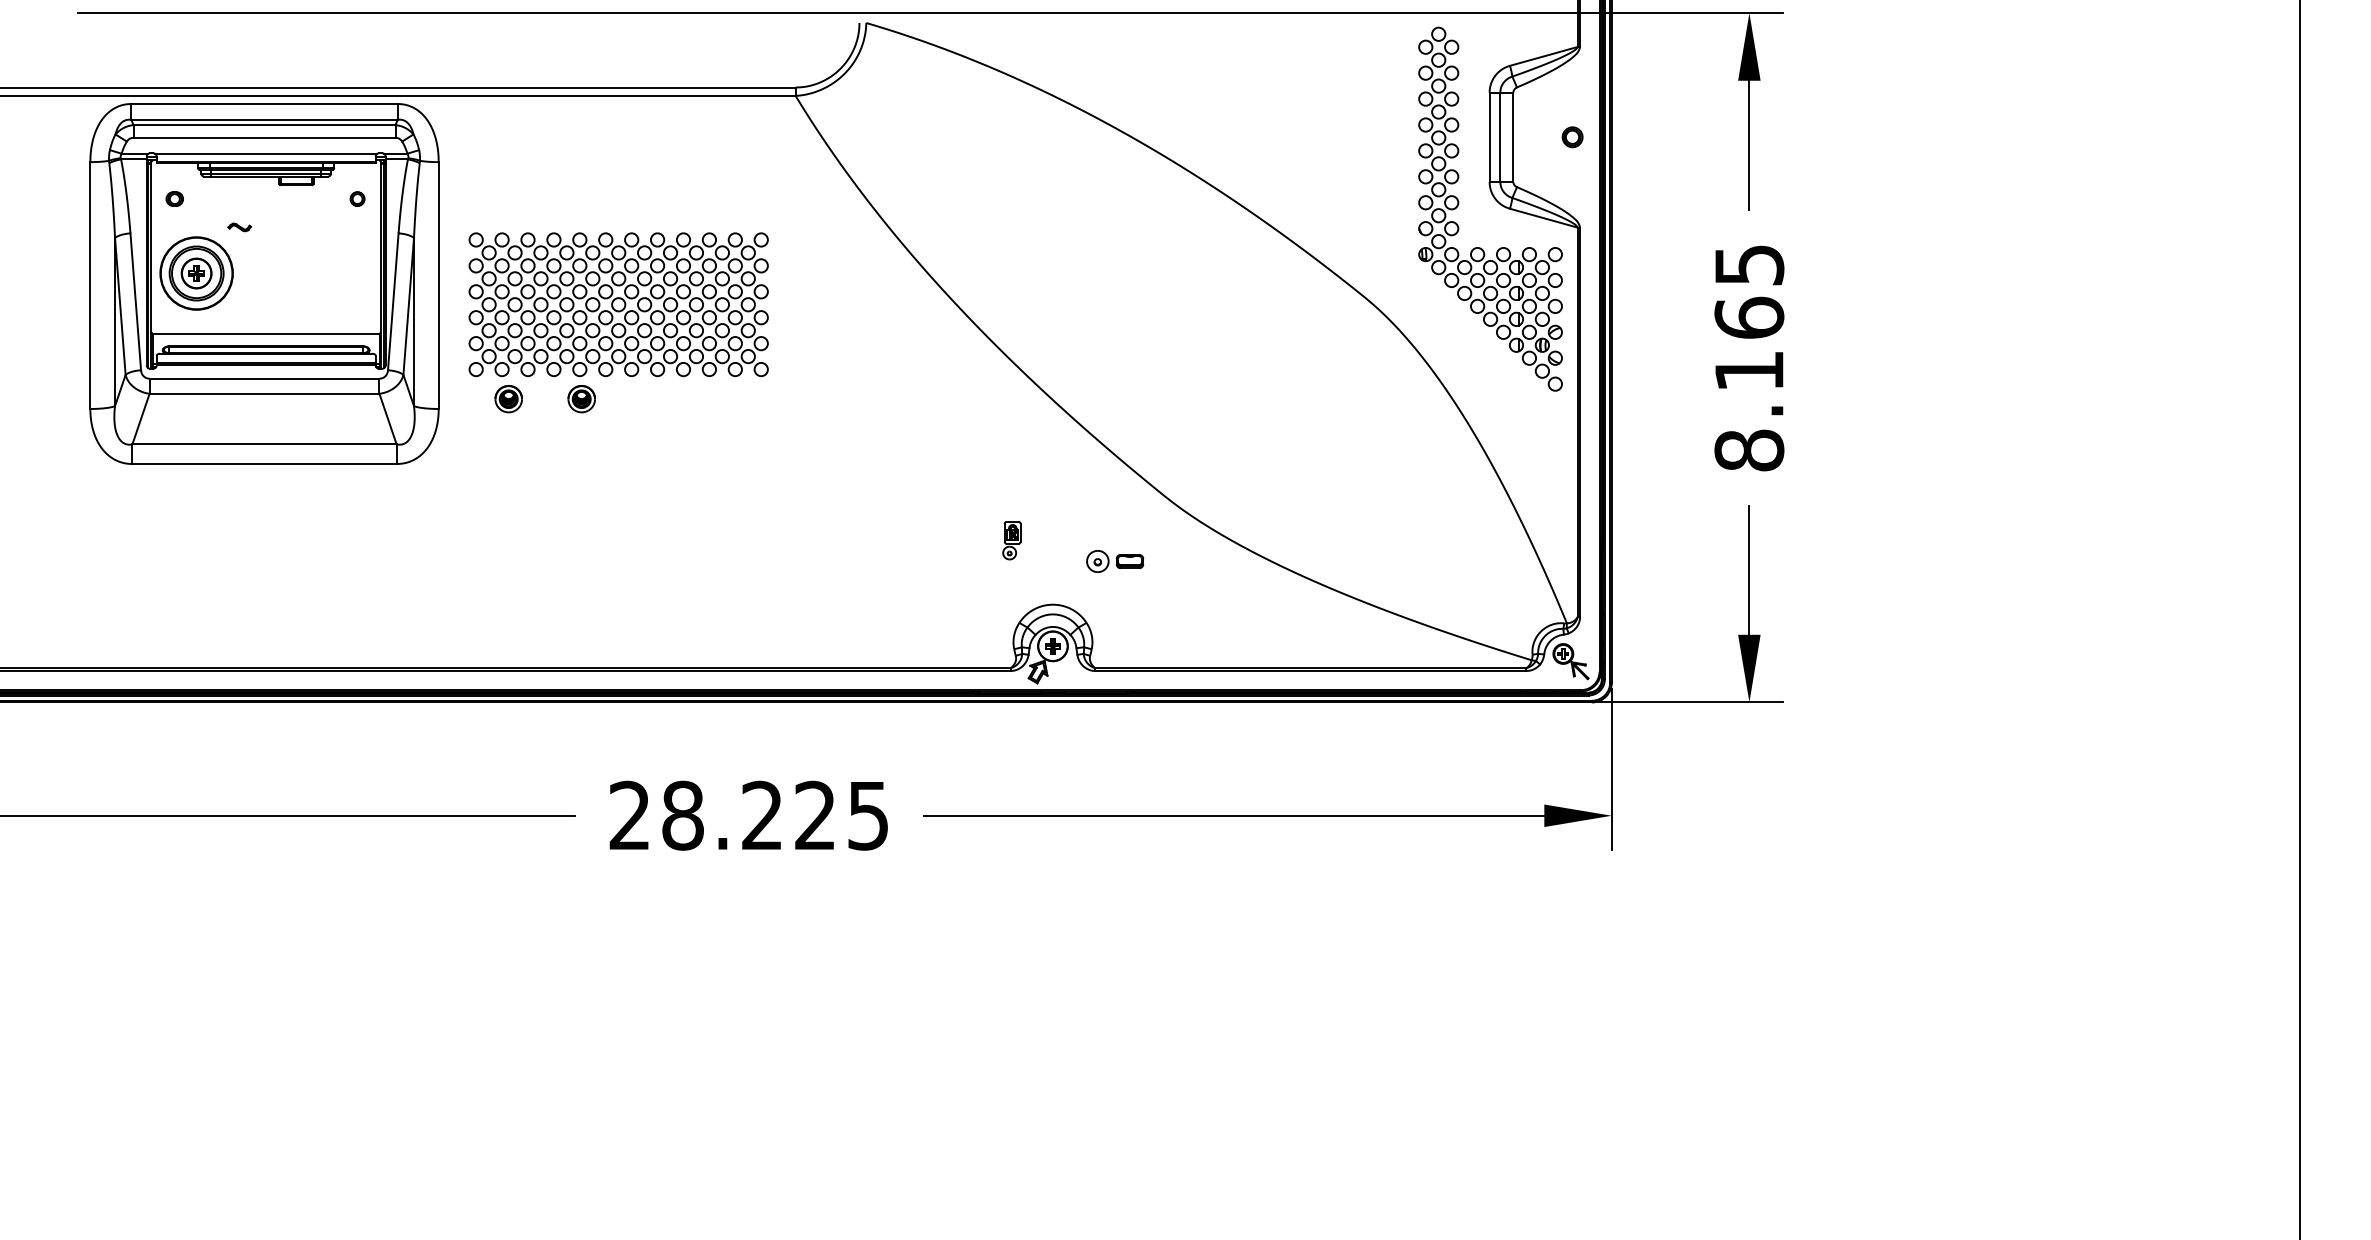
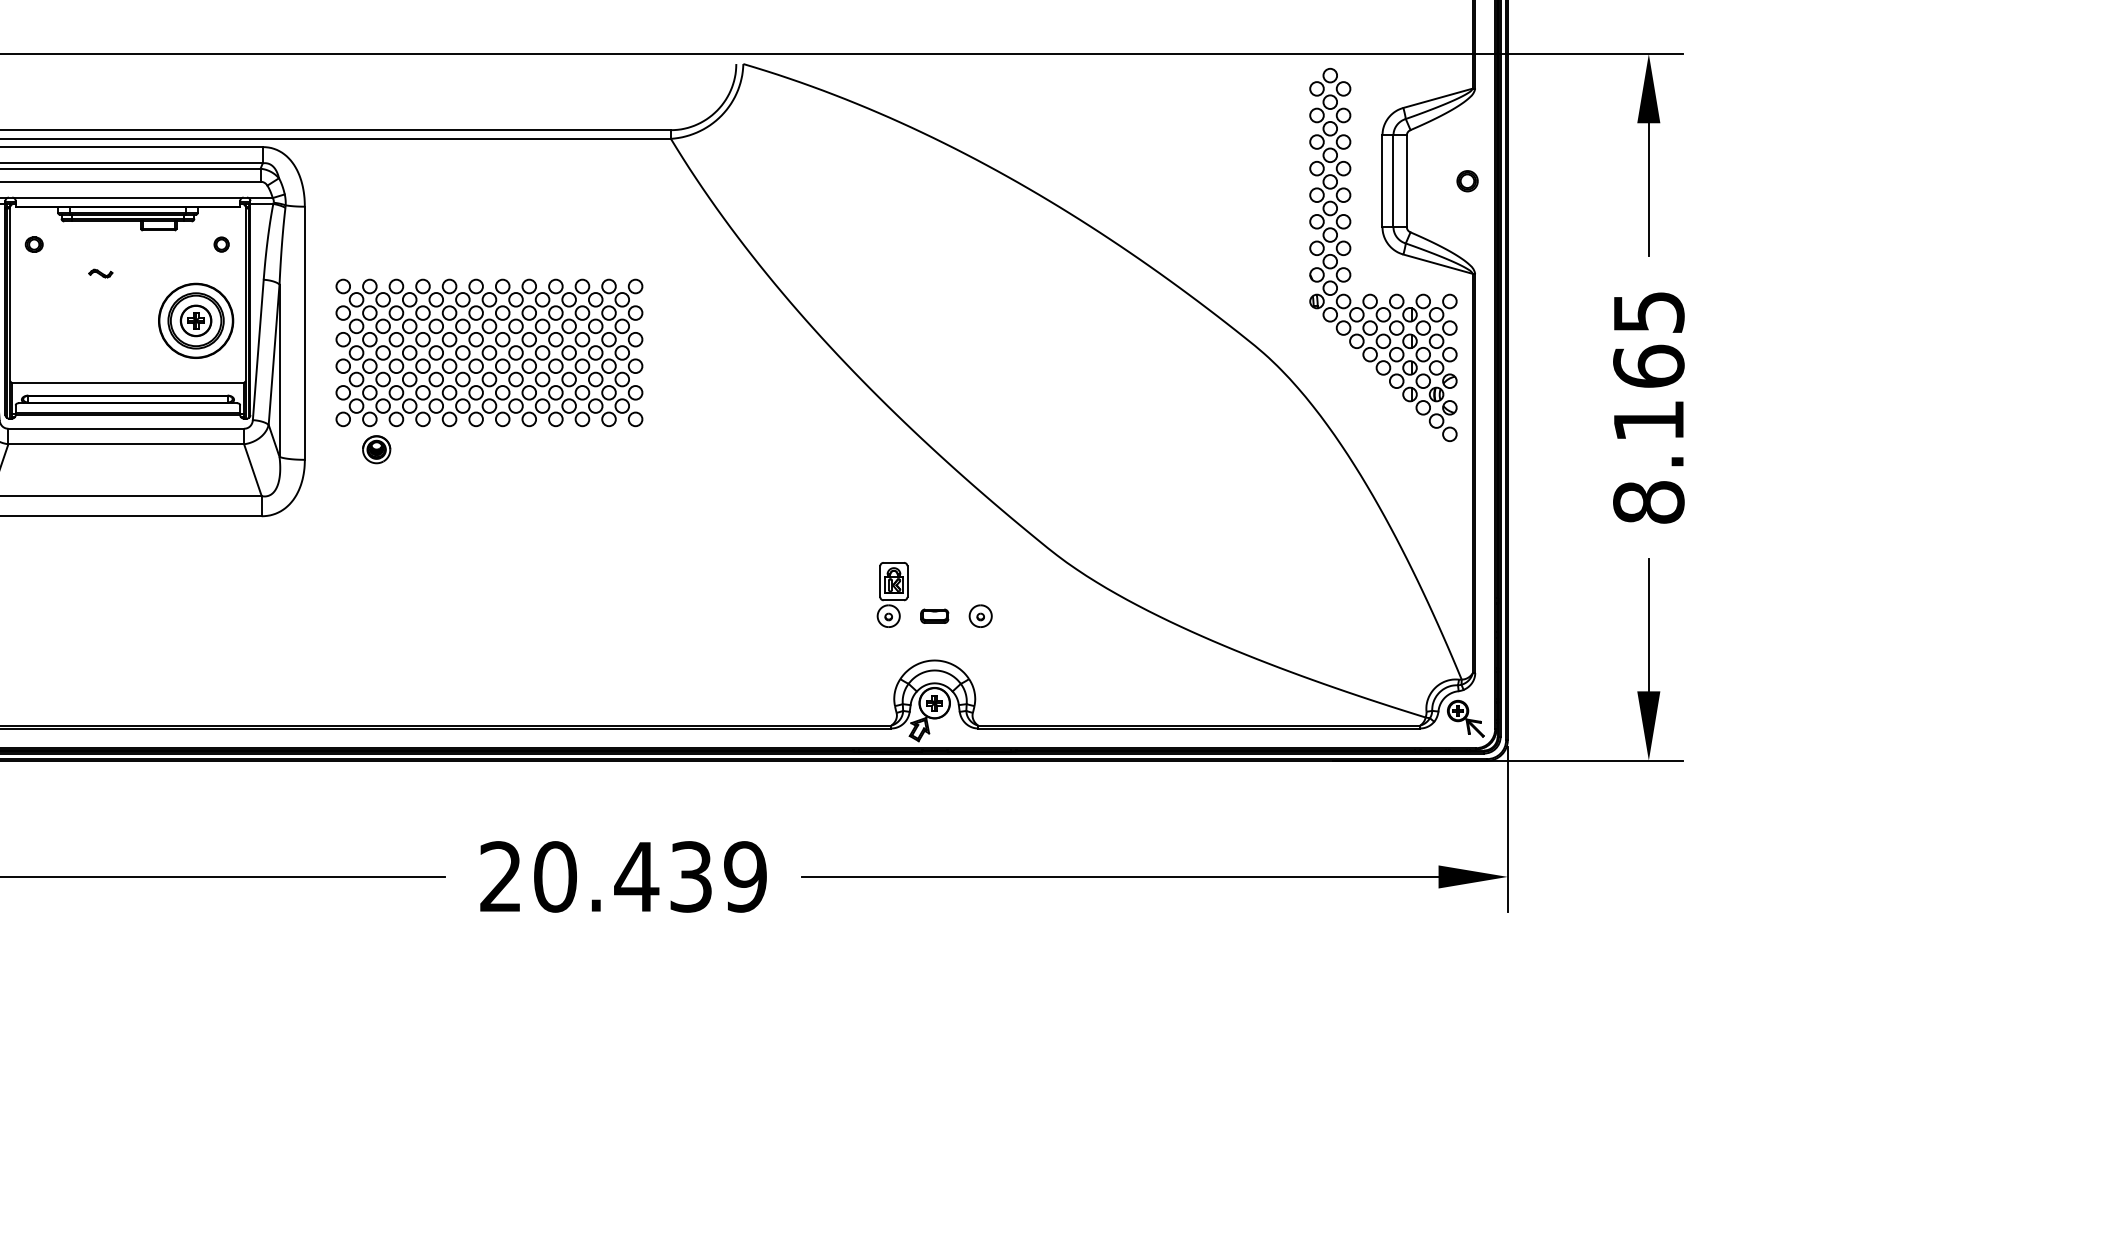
part: (196, 273) -> (195, 320), moved
part: (581, 399) -> (451, 450), removed
part: (1011, 540) -> (892, 594), size x1.67
part: (1129, 561) -> (934, 616), moved
text: (775, 815) -> (650, 876), 28.225 -> 20.439

